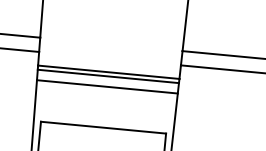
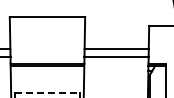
line: (107, 87) -> (47, 71), removed
line: (103, 127) -> (47, 92), solid -> dashed

